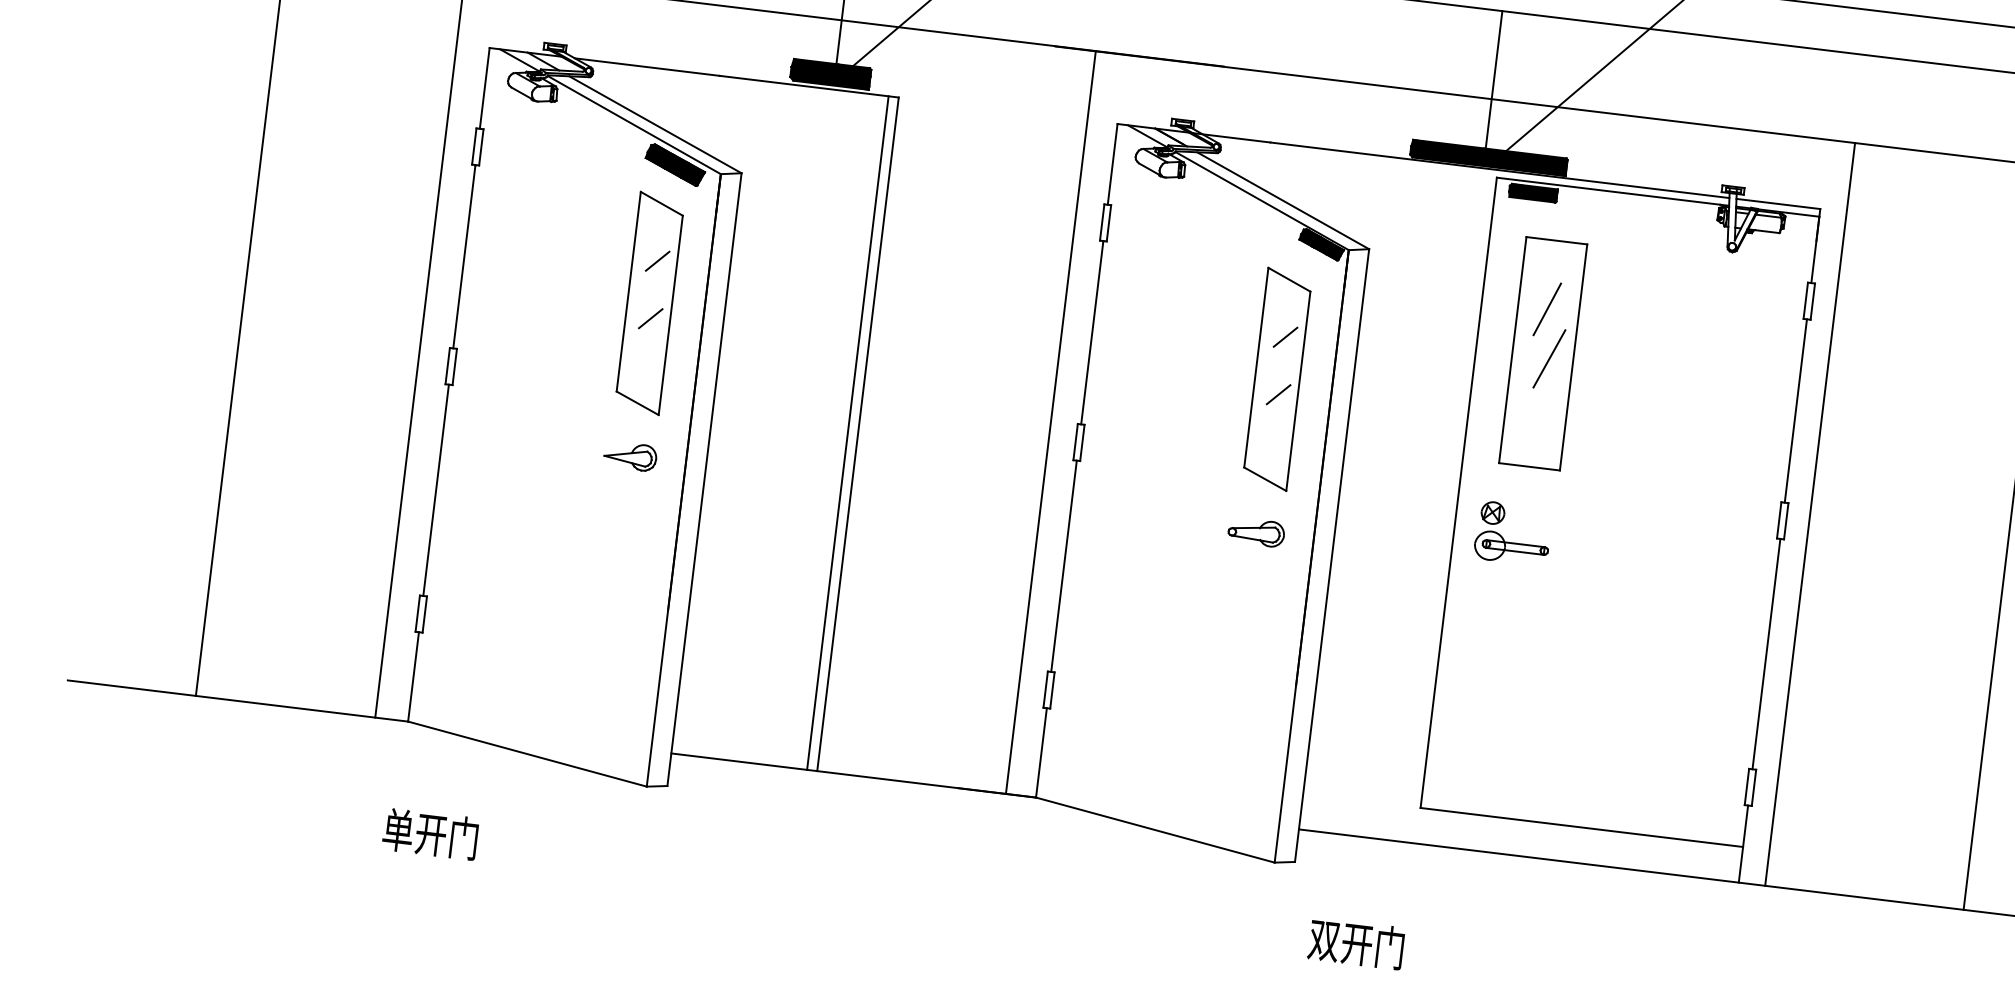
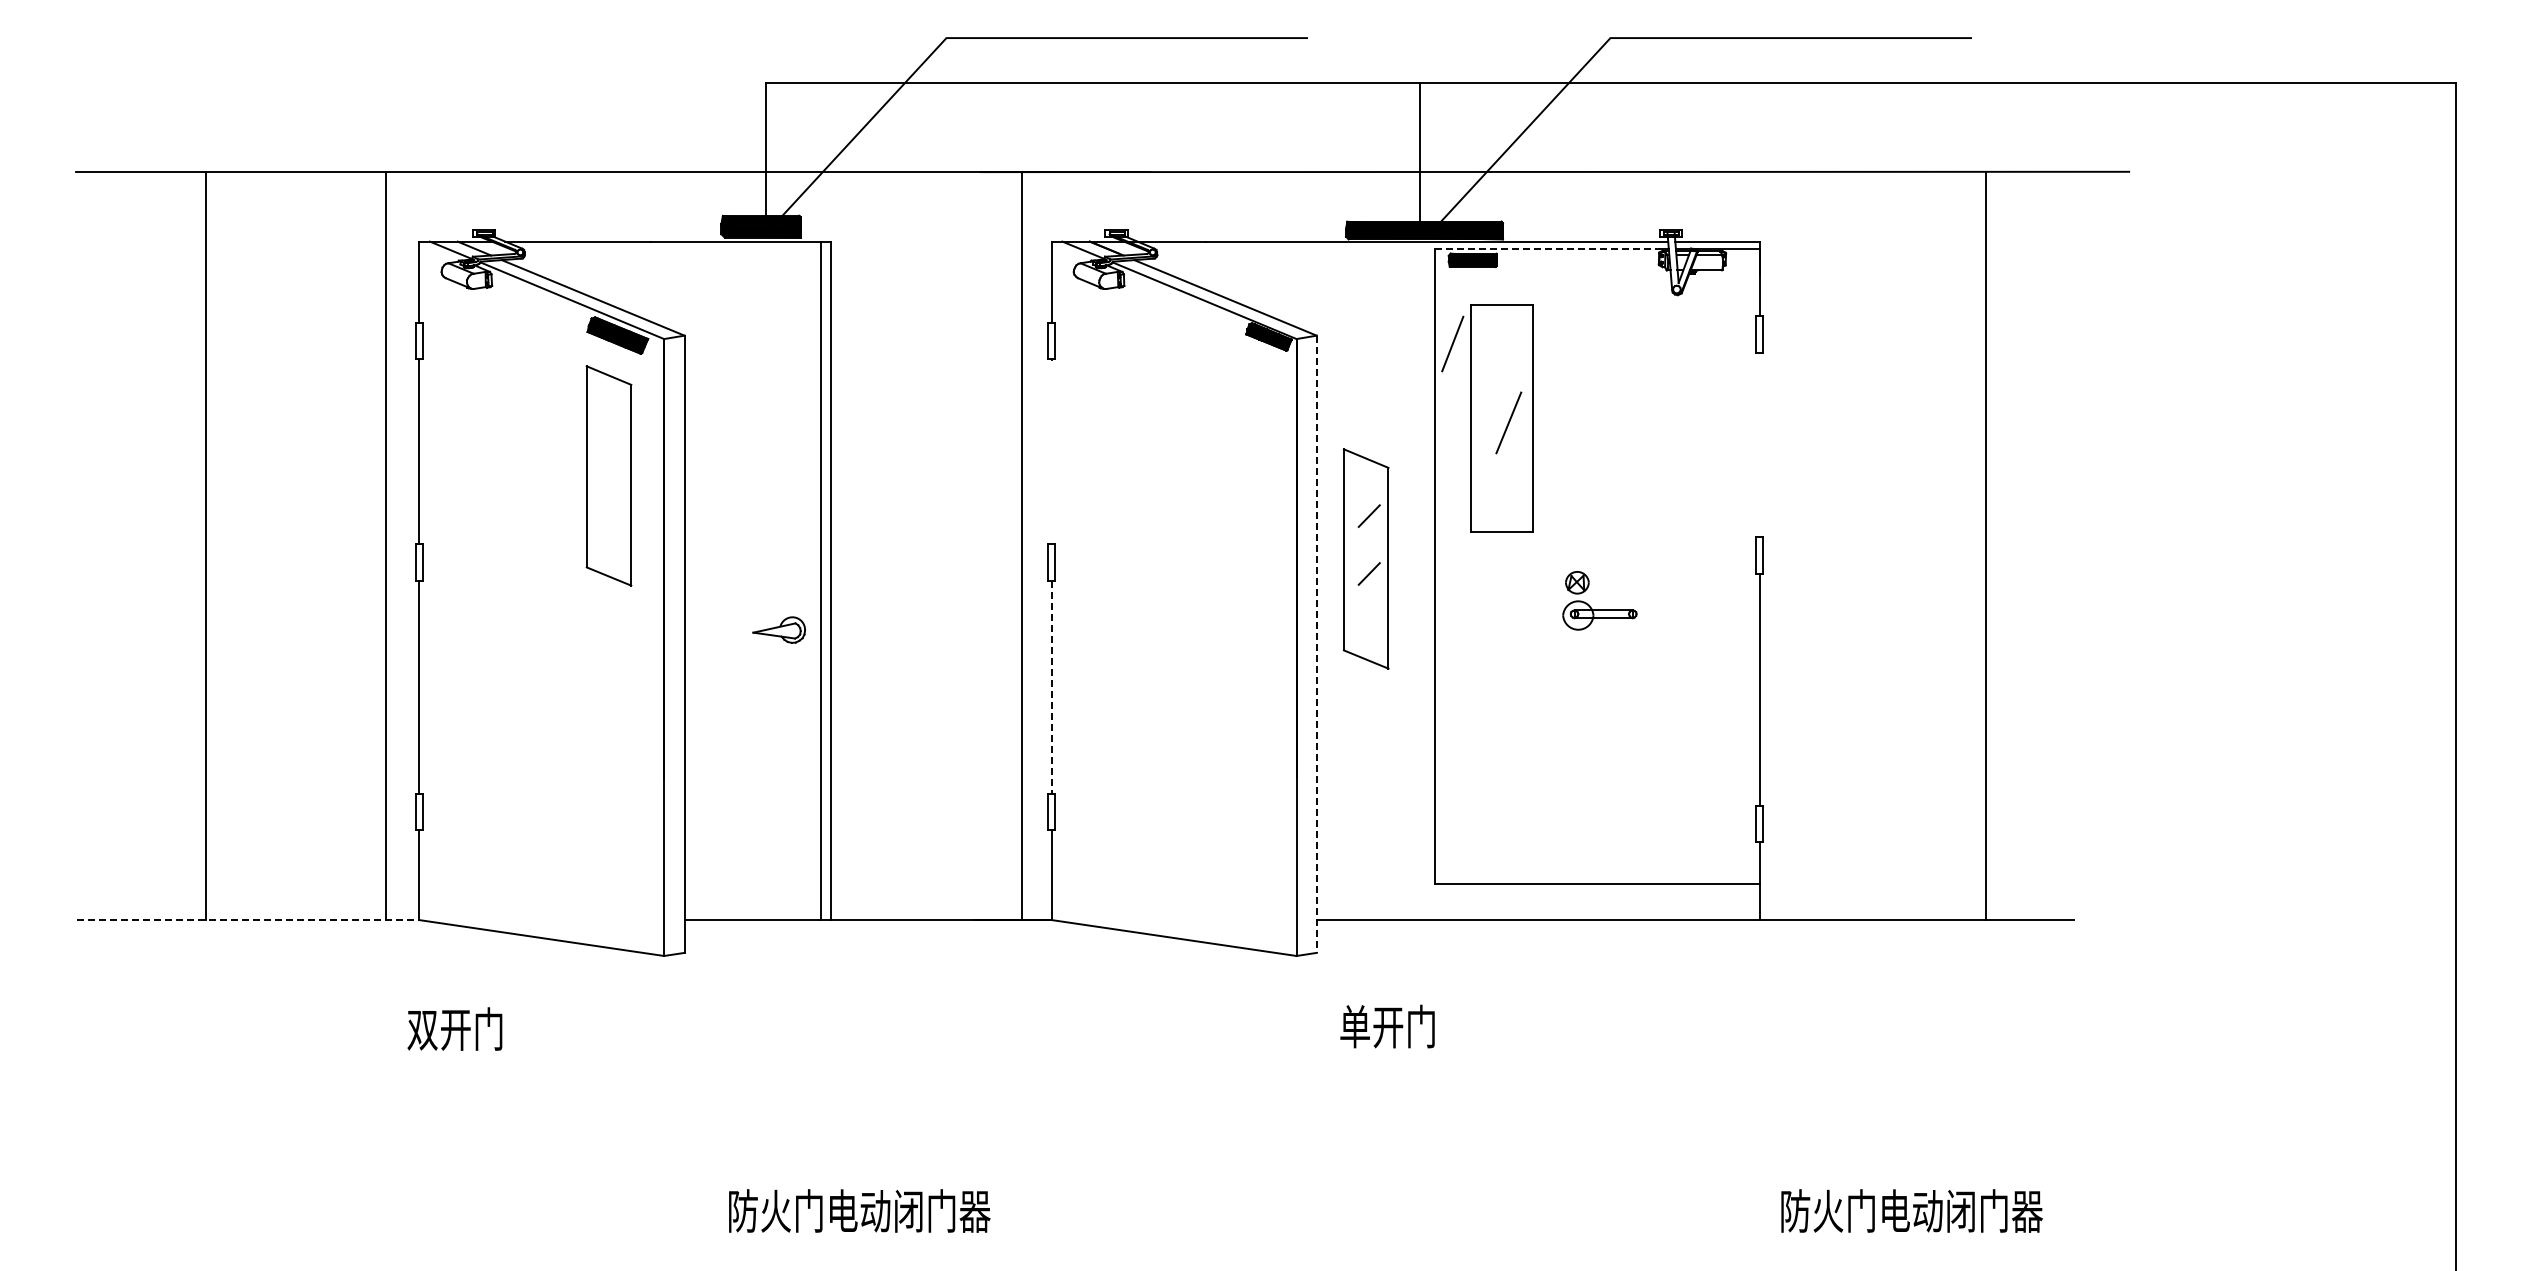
line: (1608, 191) -> (1547, 249), solid -> dashed
line: (657, 260) -> (611, 432), removed
line: (1547, 308) -> (1452, 343), moved
line: (650, 318) -> (611, 490), removed
line: (1091, 332) -> (1051, 451), removed
part: (1276, 378) -> (1365, 558), moved
line: (1795, 410) -> (1759, 444), removed
part: (629, 455) -> (778, 629), moved
line: (1810, 513) -> (1786, 545), removed
part: (1256, 532) -> (1238, 630), removed
part: (1511, 542) -> (1599, 609), moved
line: (1331, 555) -> (1316, 644), solid -> dashed
line: (1063, 566) -> (1051, 687), solid -> dashed
line: (238, 701) -> (248, 920), solid -> dashed
text: (398, 829) -> (422, 1028), 单开门 -> 双开门
text: (1324, 939) -> (1355, 1026), 双开门 -> 单开门

